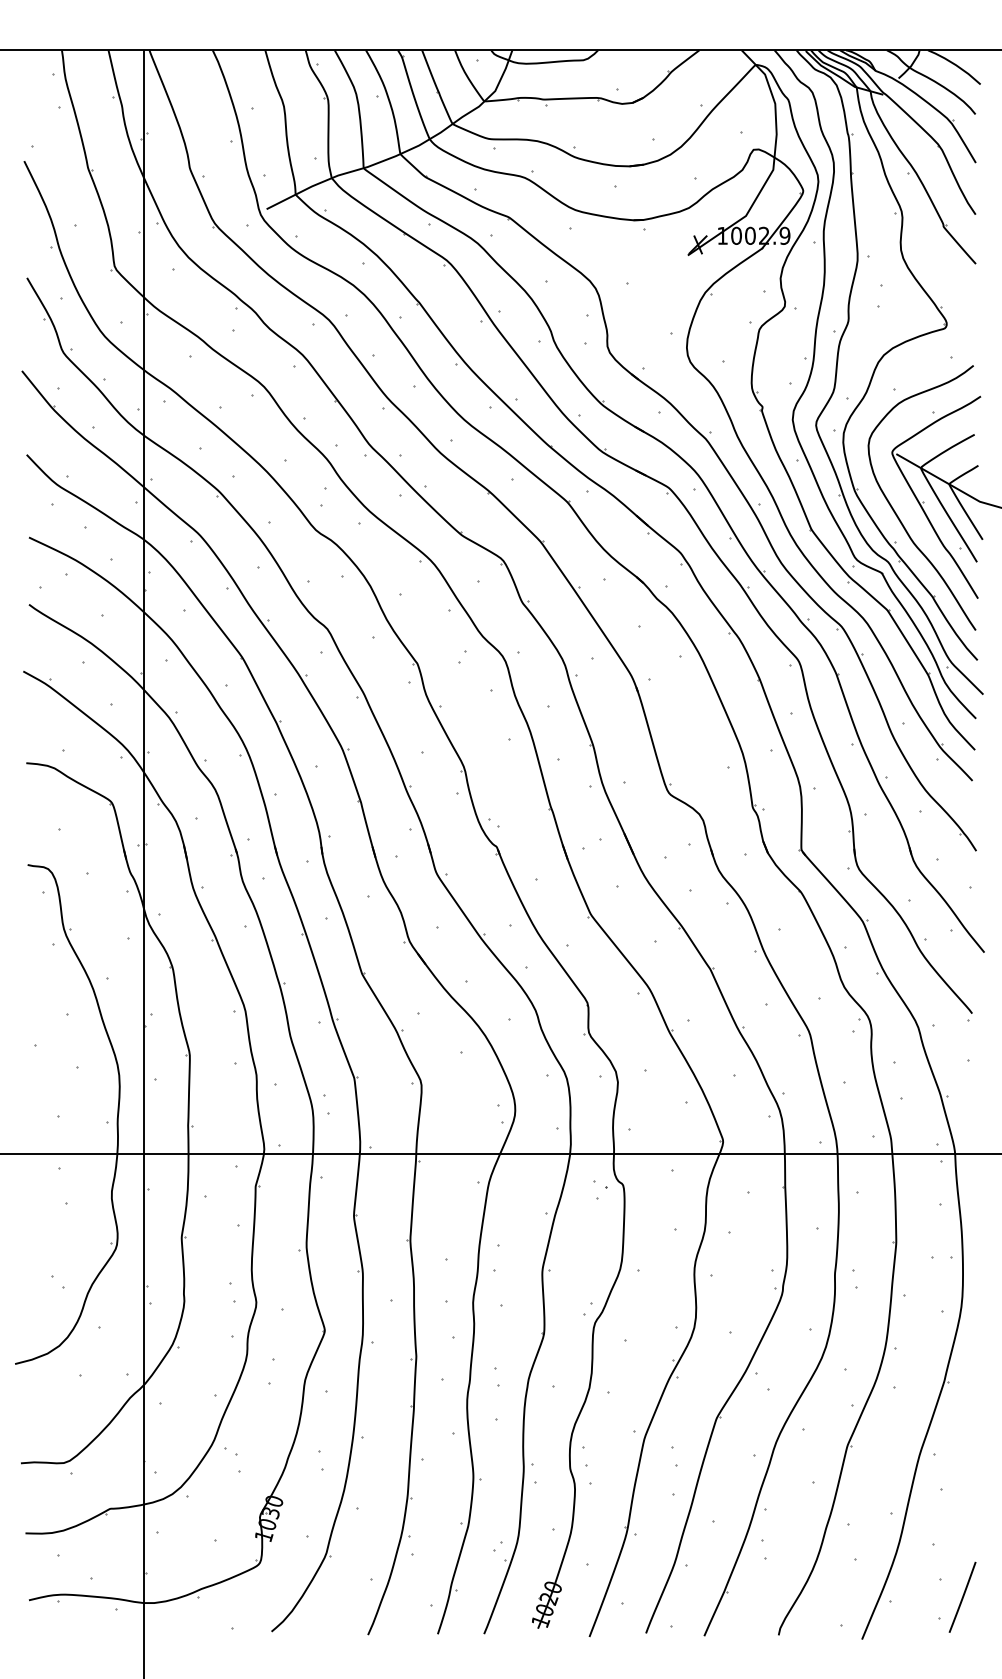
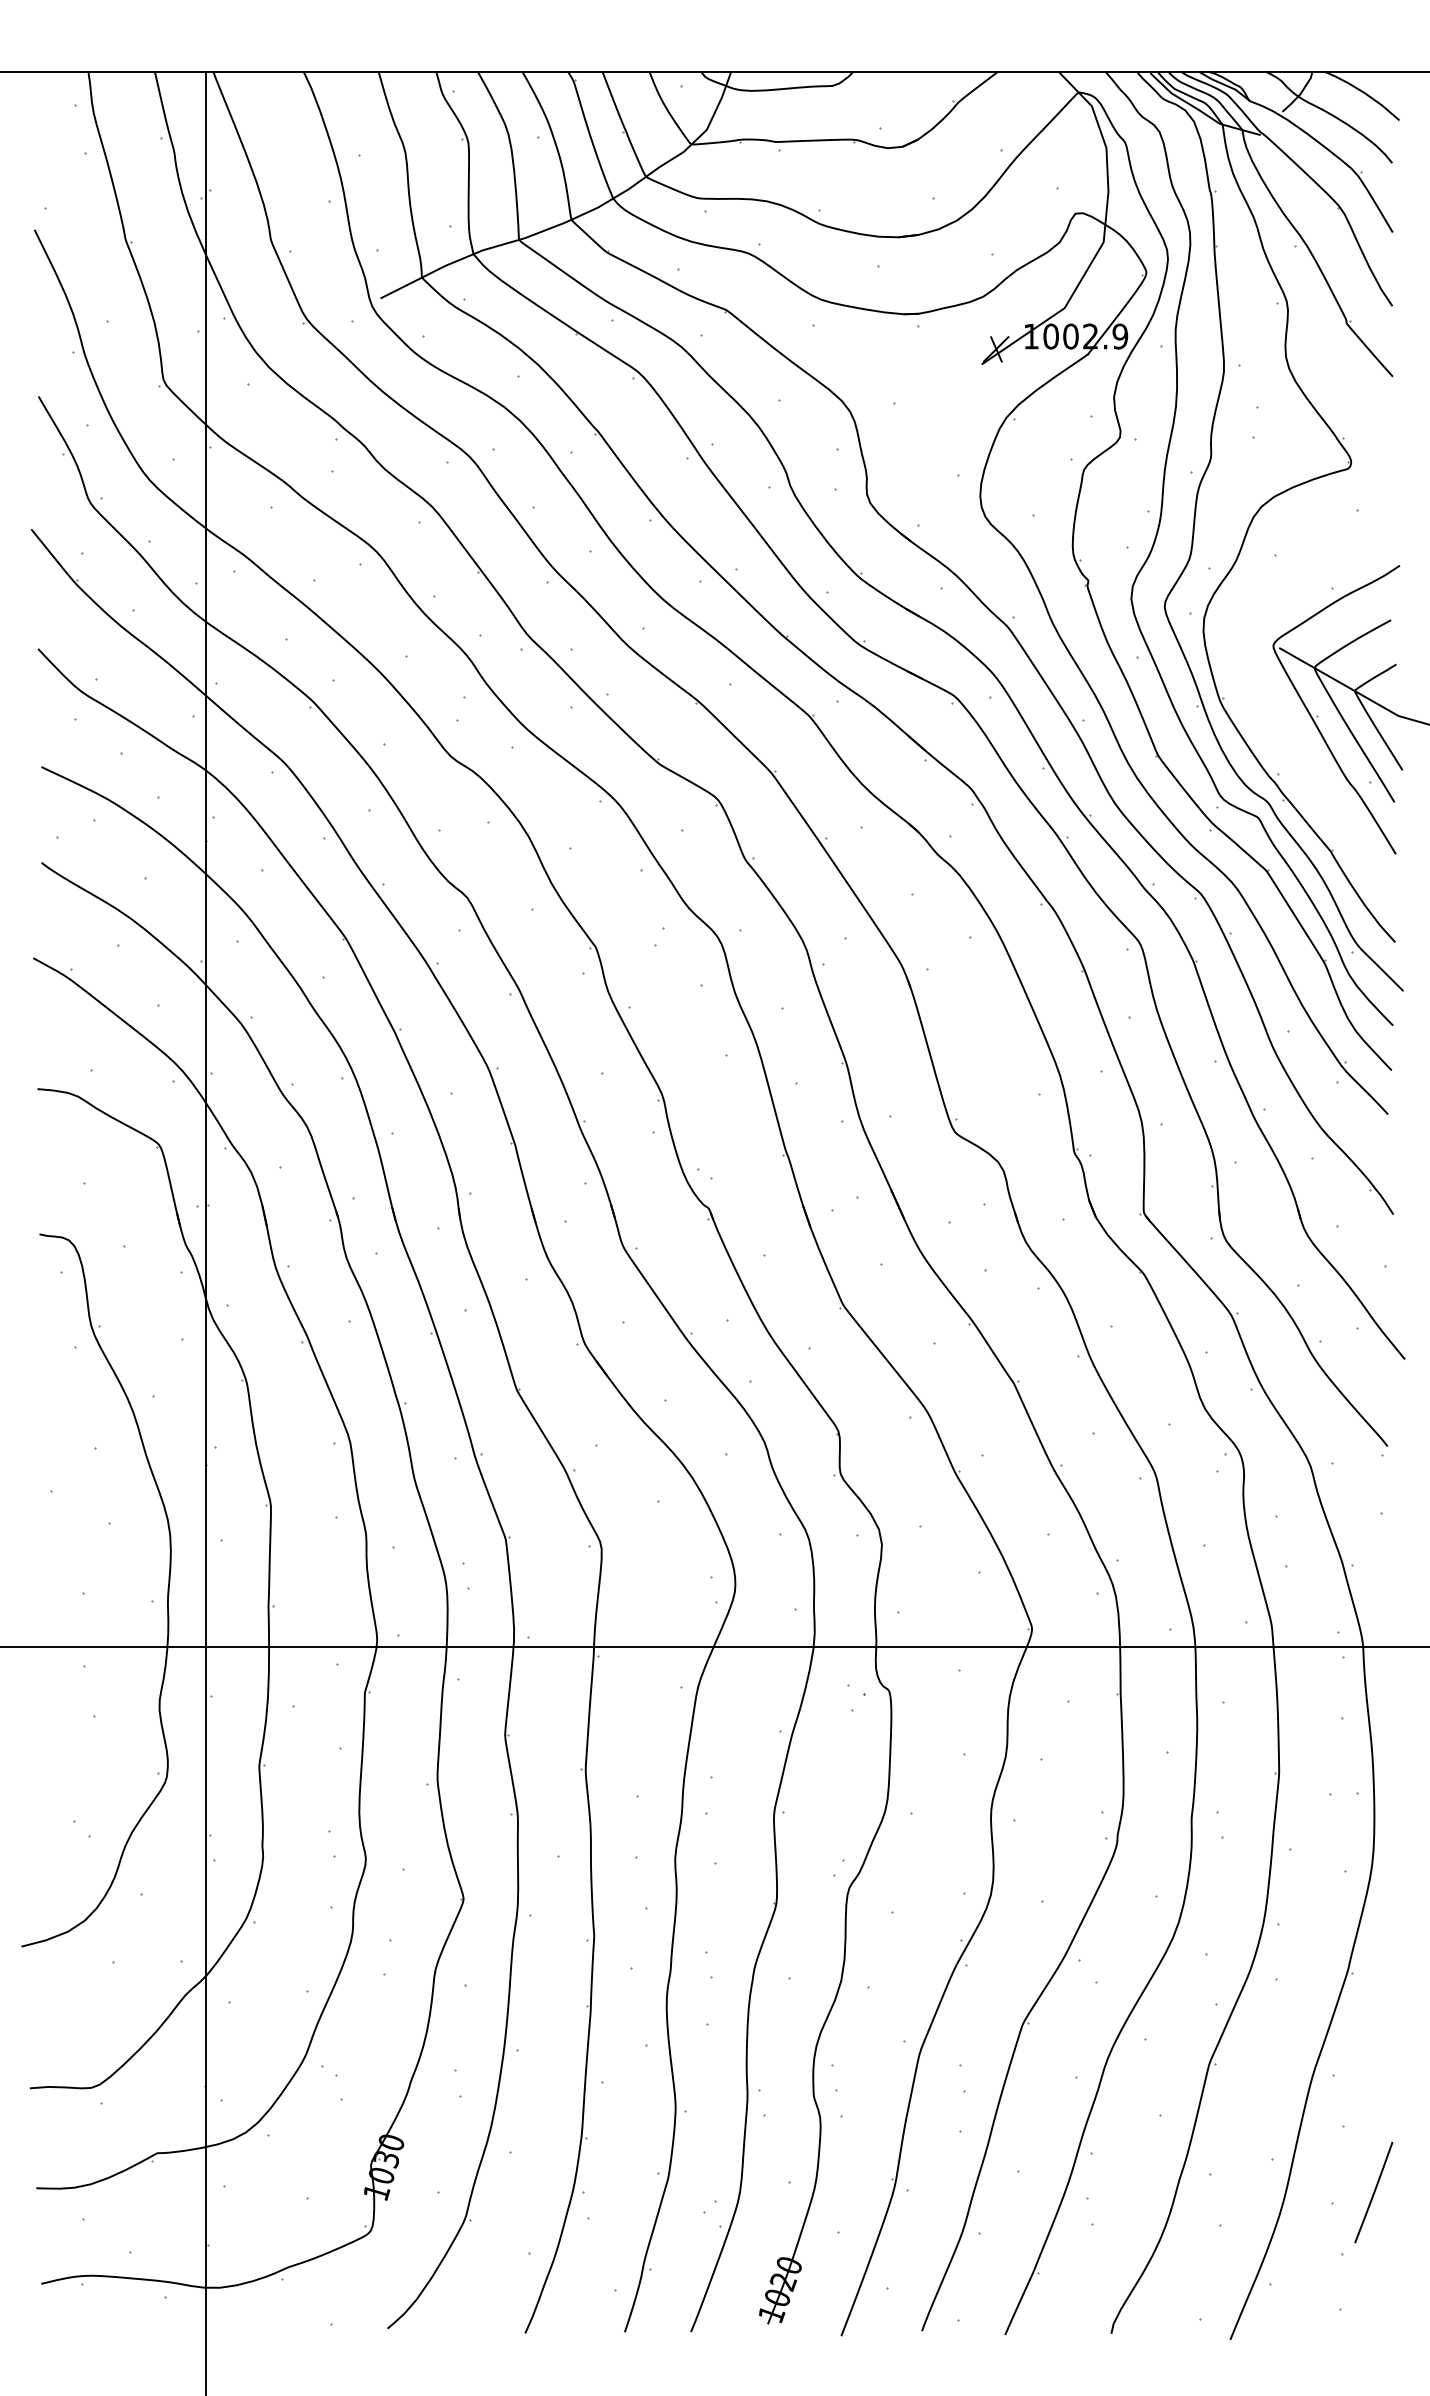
curve: (896, 512) -> (1279, 731), removed
line: (962, 1596) -> (1373, 2191), moved

